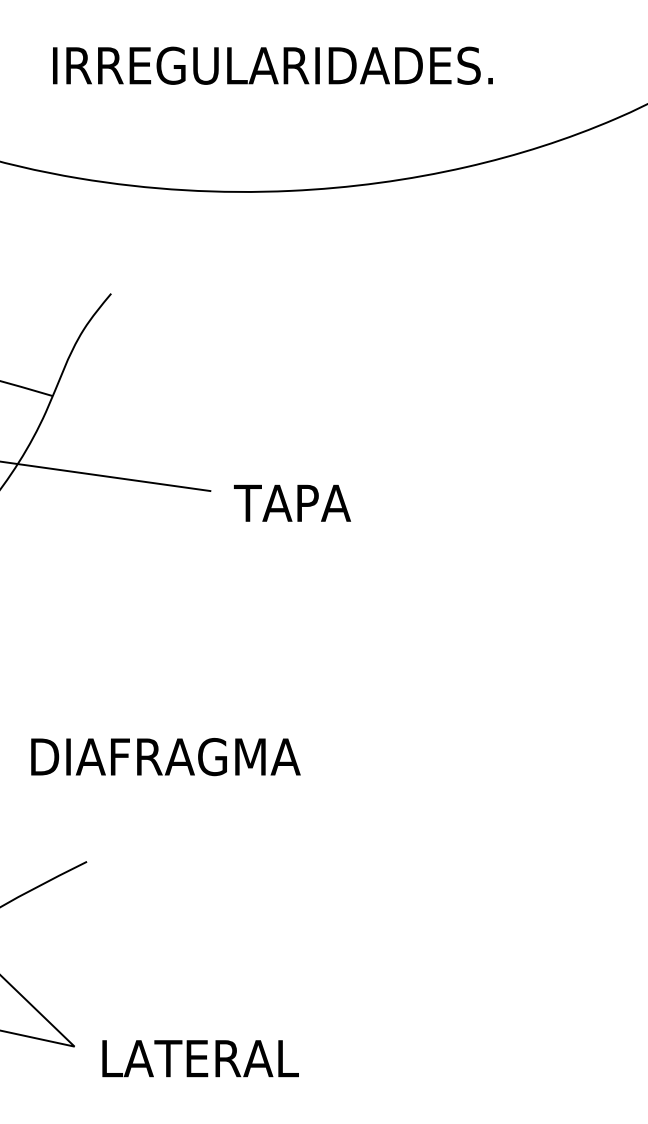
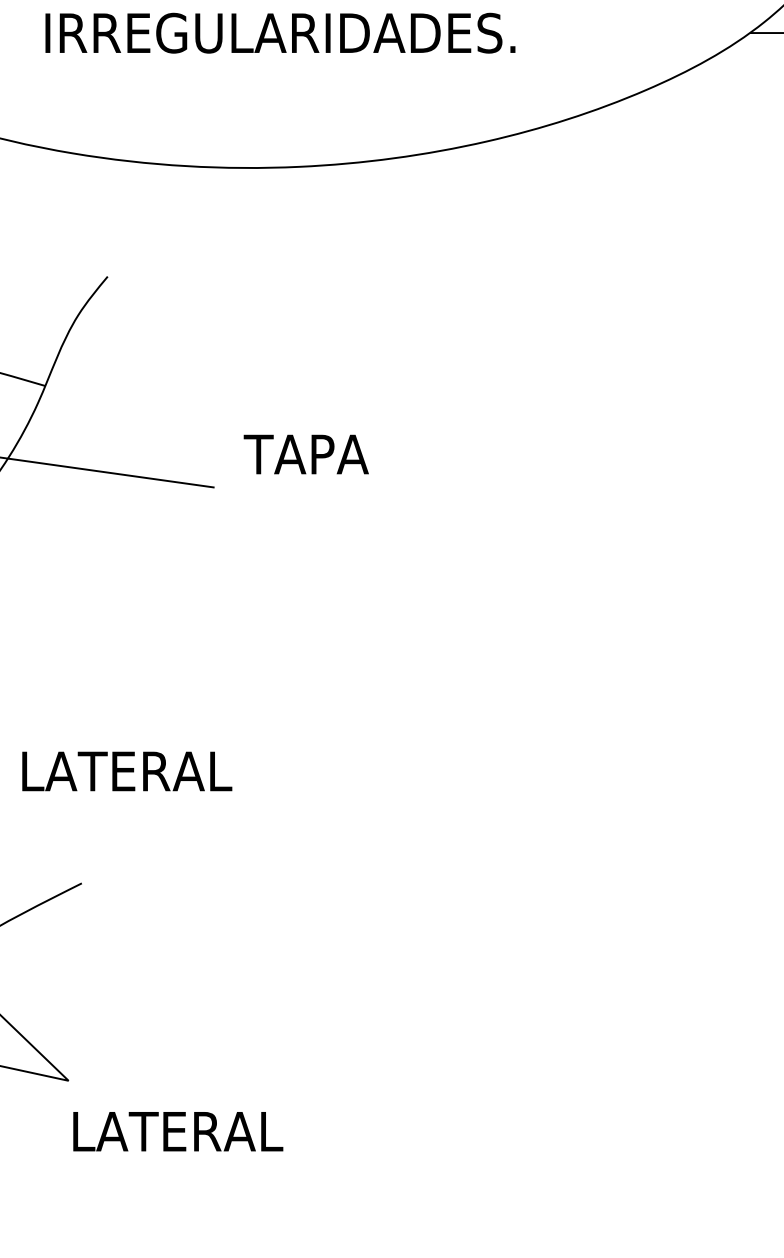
text: (291, 503) -> (305, 454), moved
text: (168, 757) -> (168, 771), DIAFRAGMA -> LATERAL
text: (200, 1058) -> (178, 1131), moved

